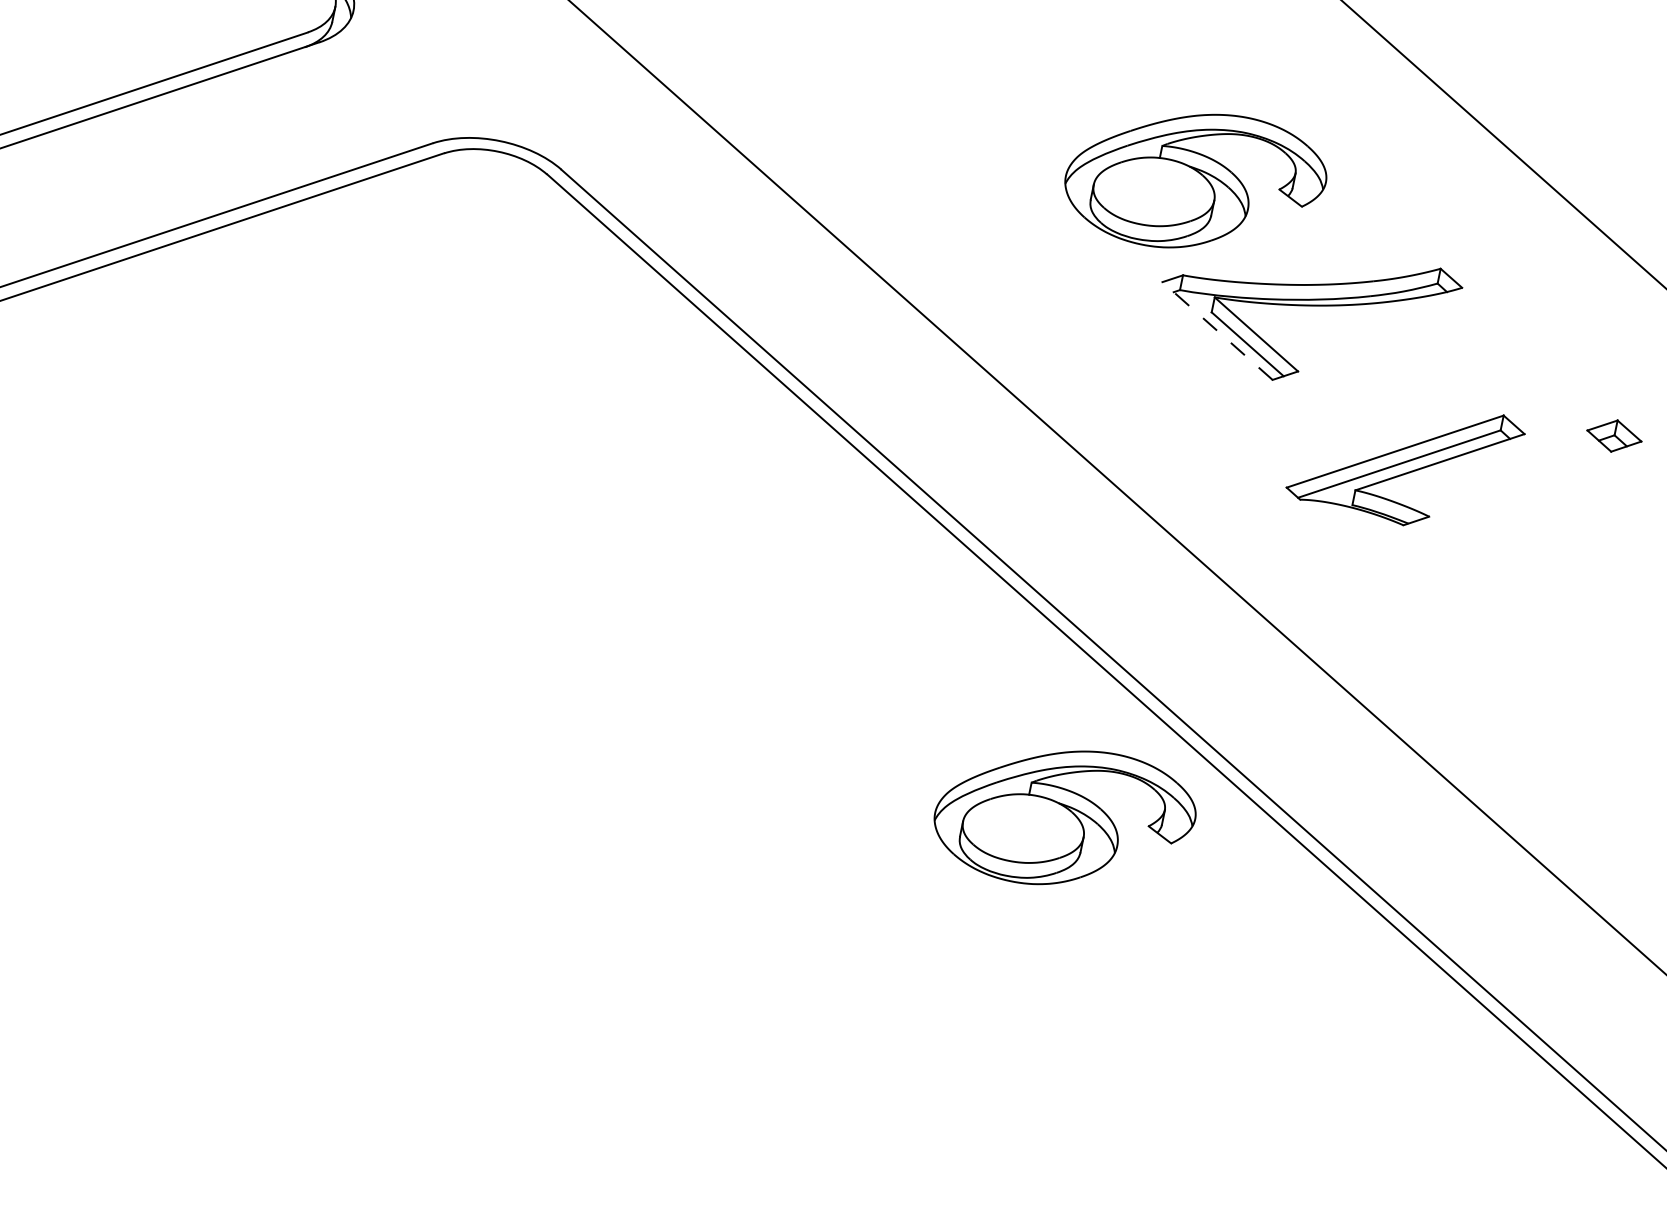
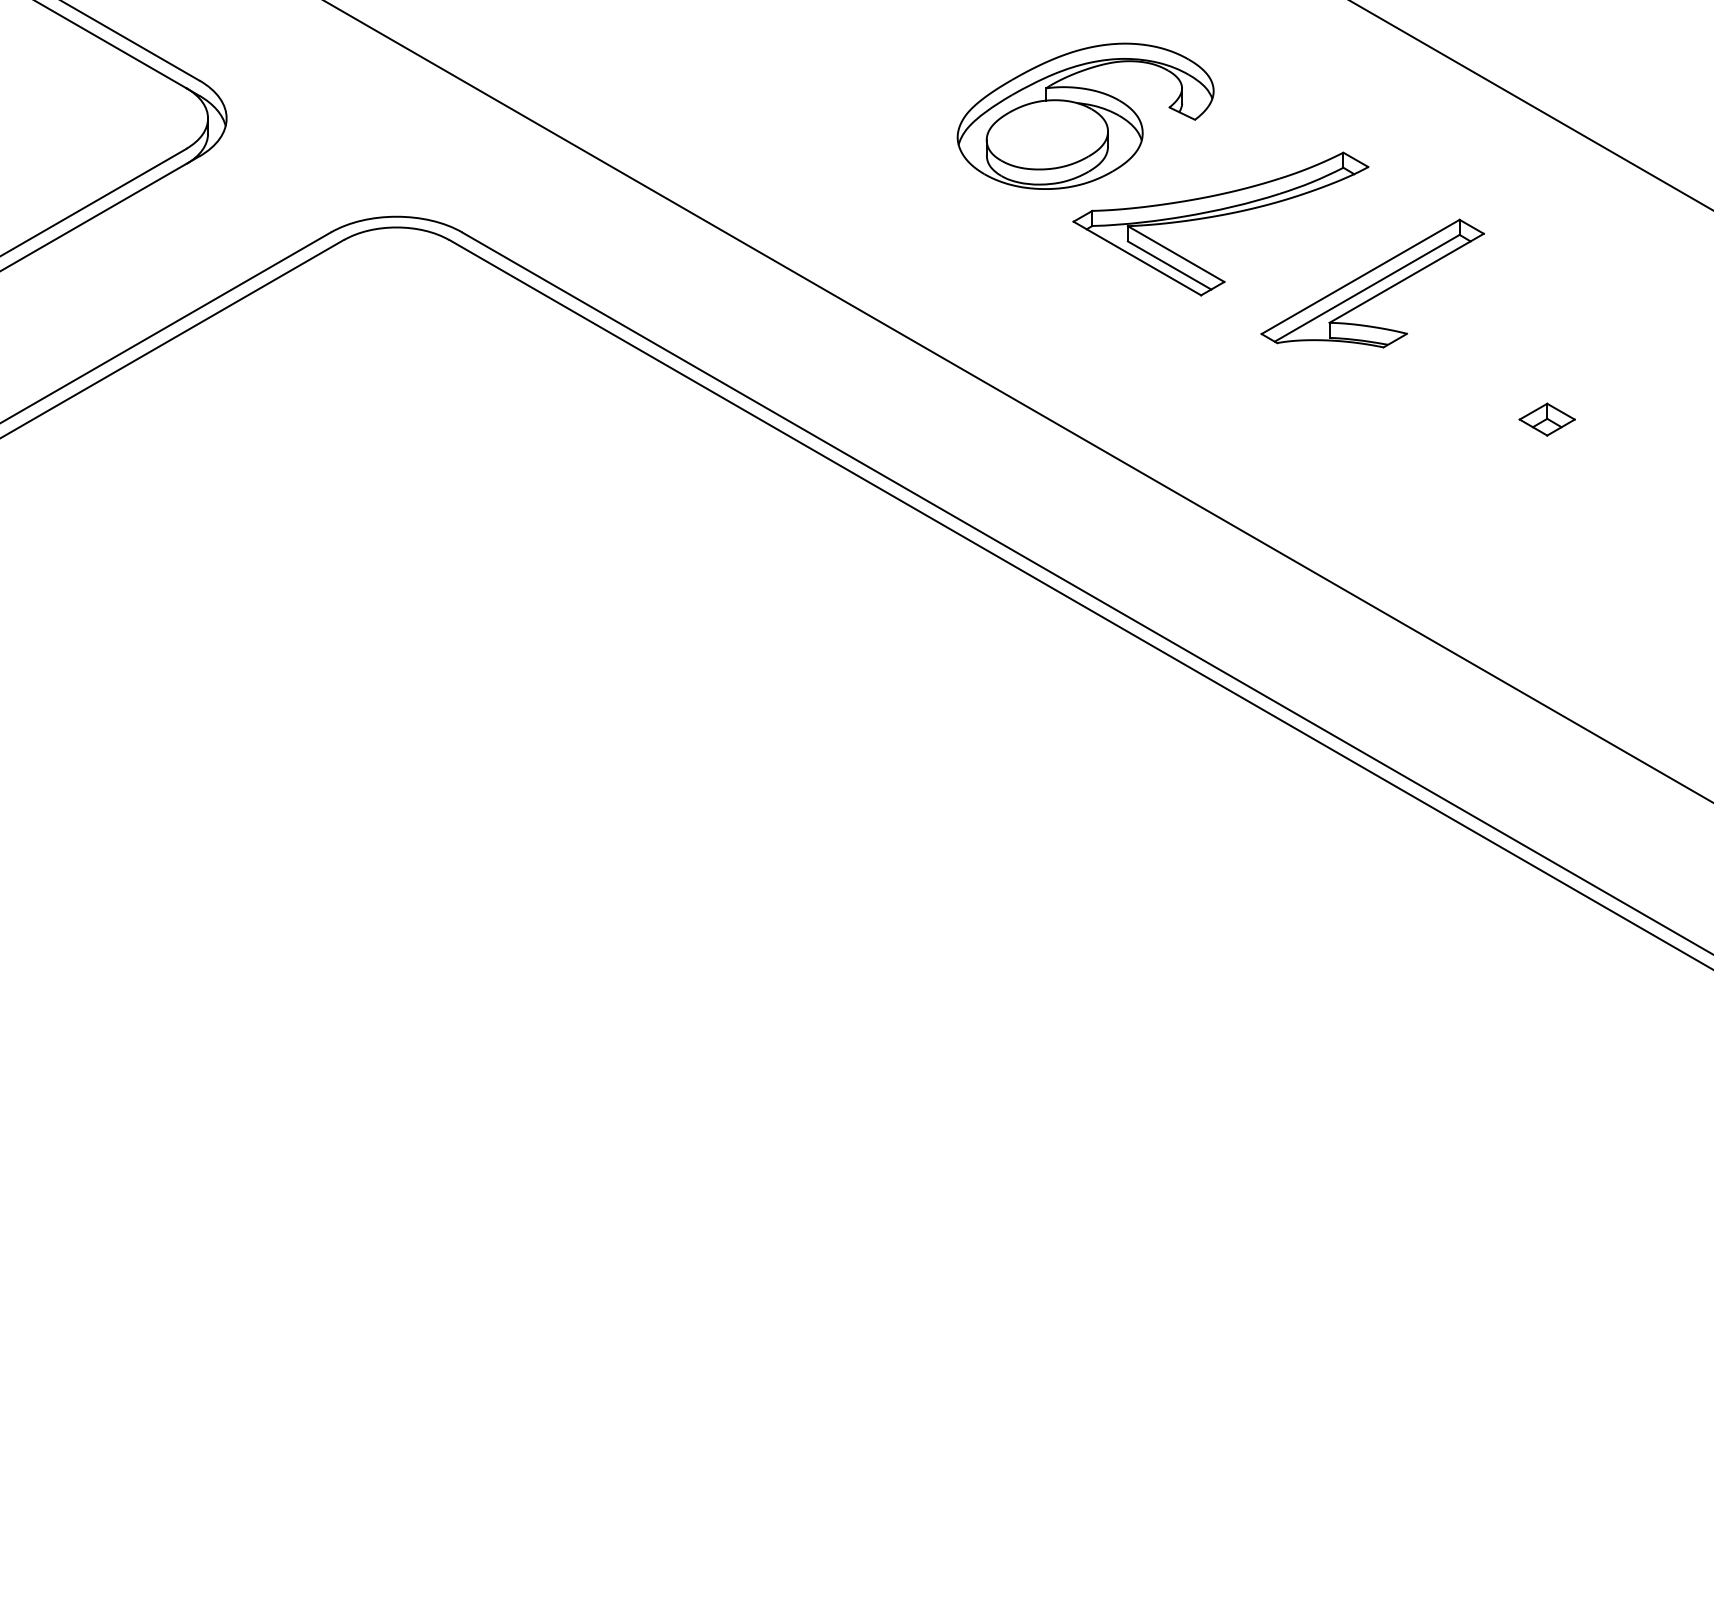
line: (1217, 331) -> (1137, 258), dashed -> solid
part: (1613, 435) -> (1546, 419), moved
part: (1405, 460) -> (1372, 283), moved
part: (1064, 817) -> (1085, 765), removed

